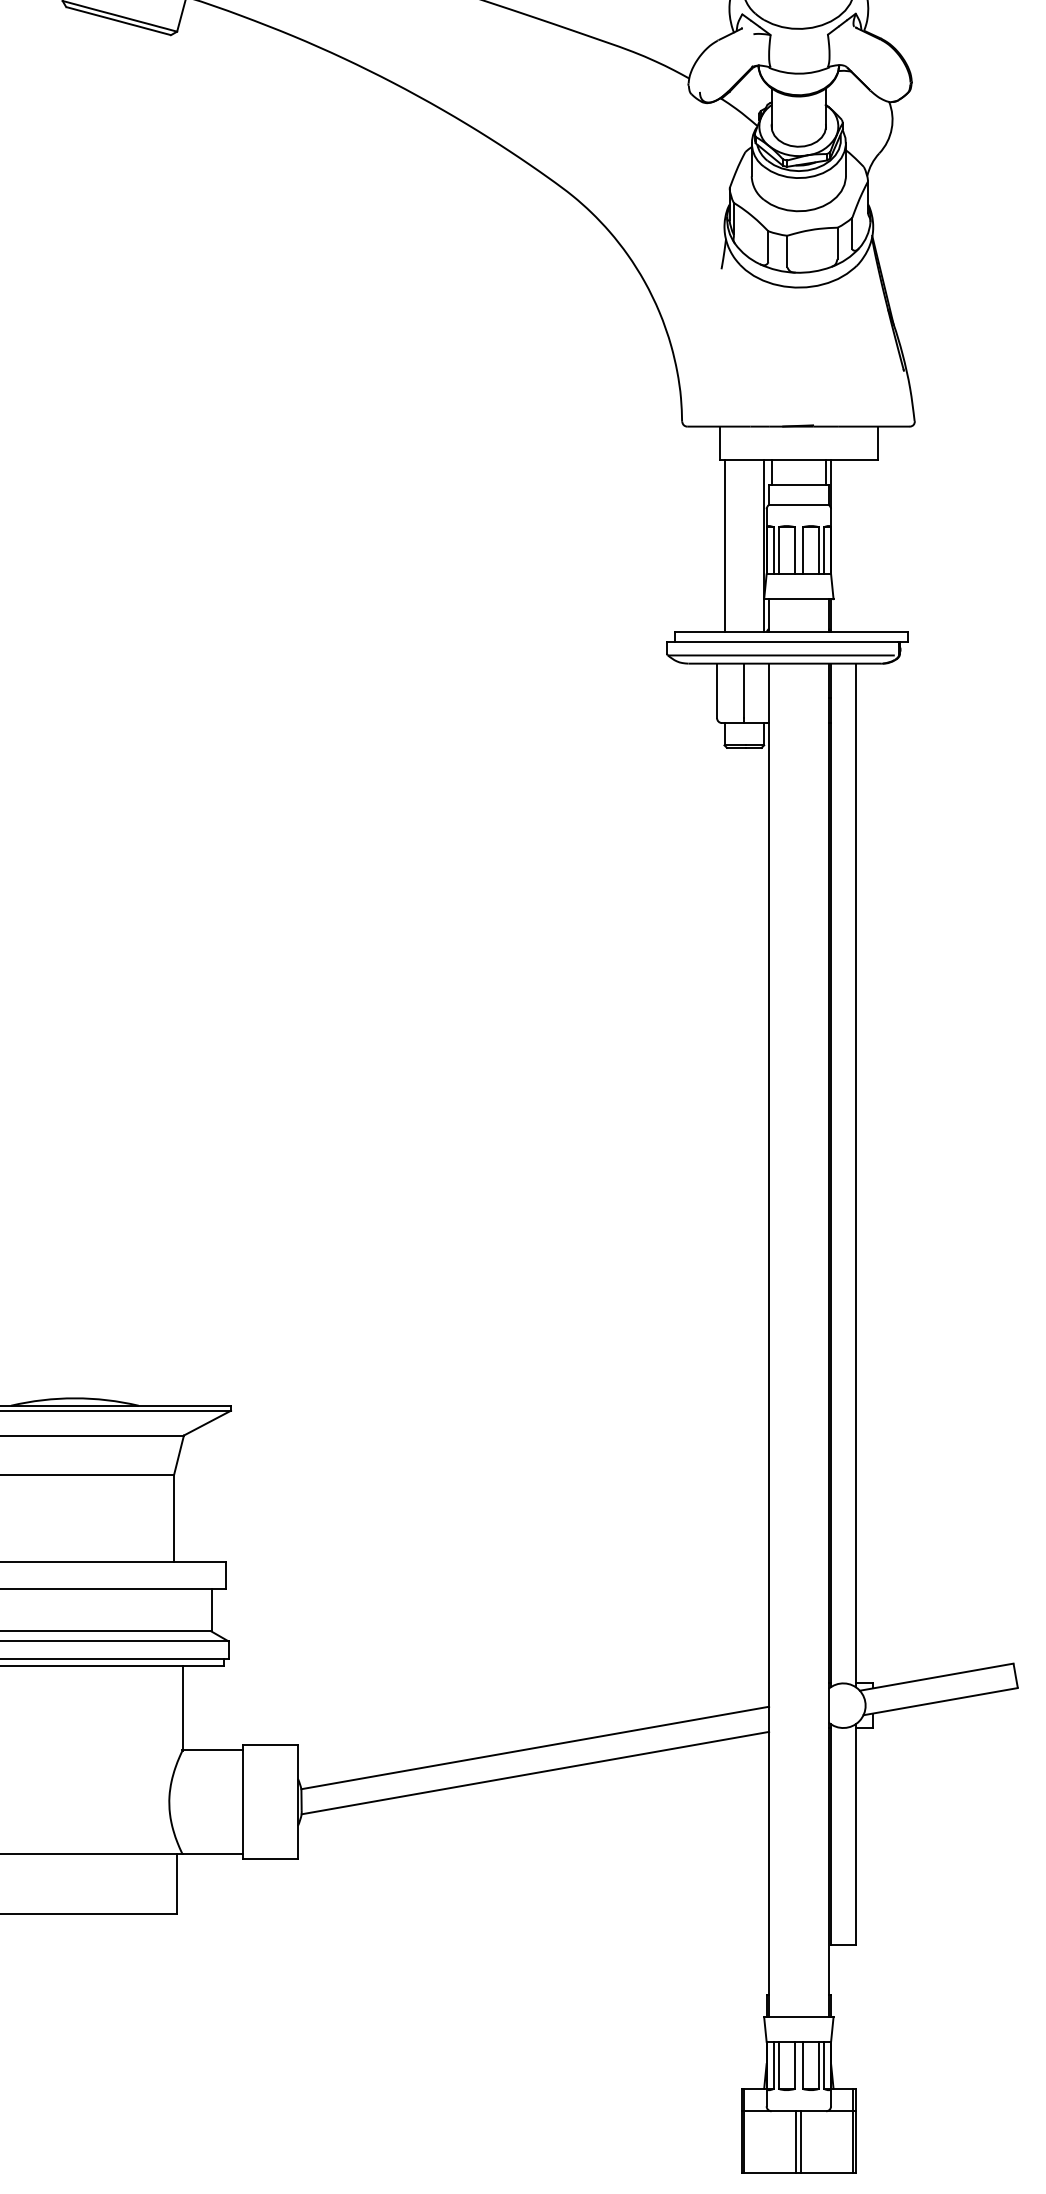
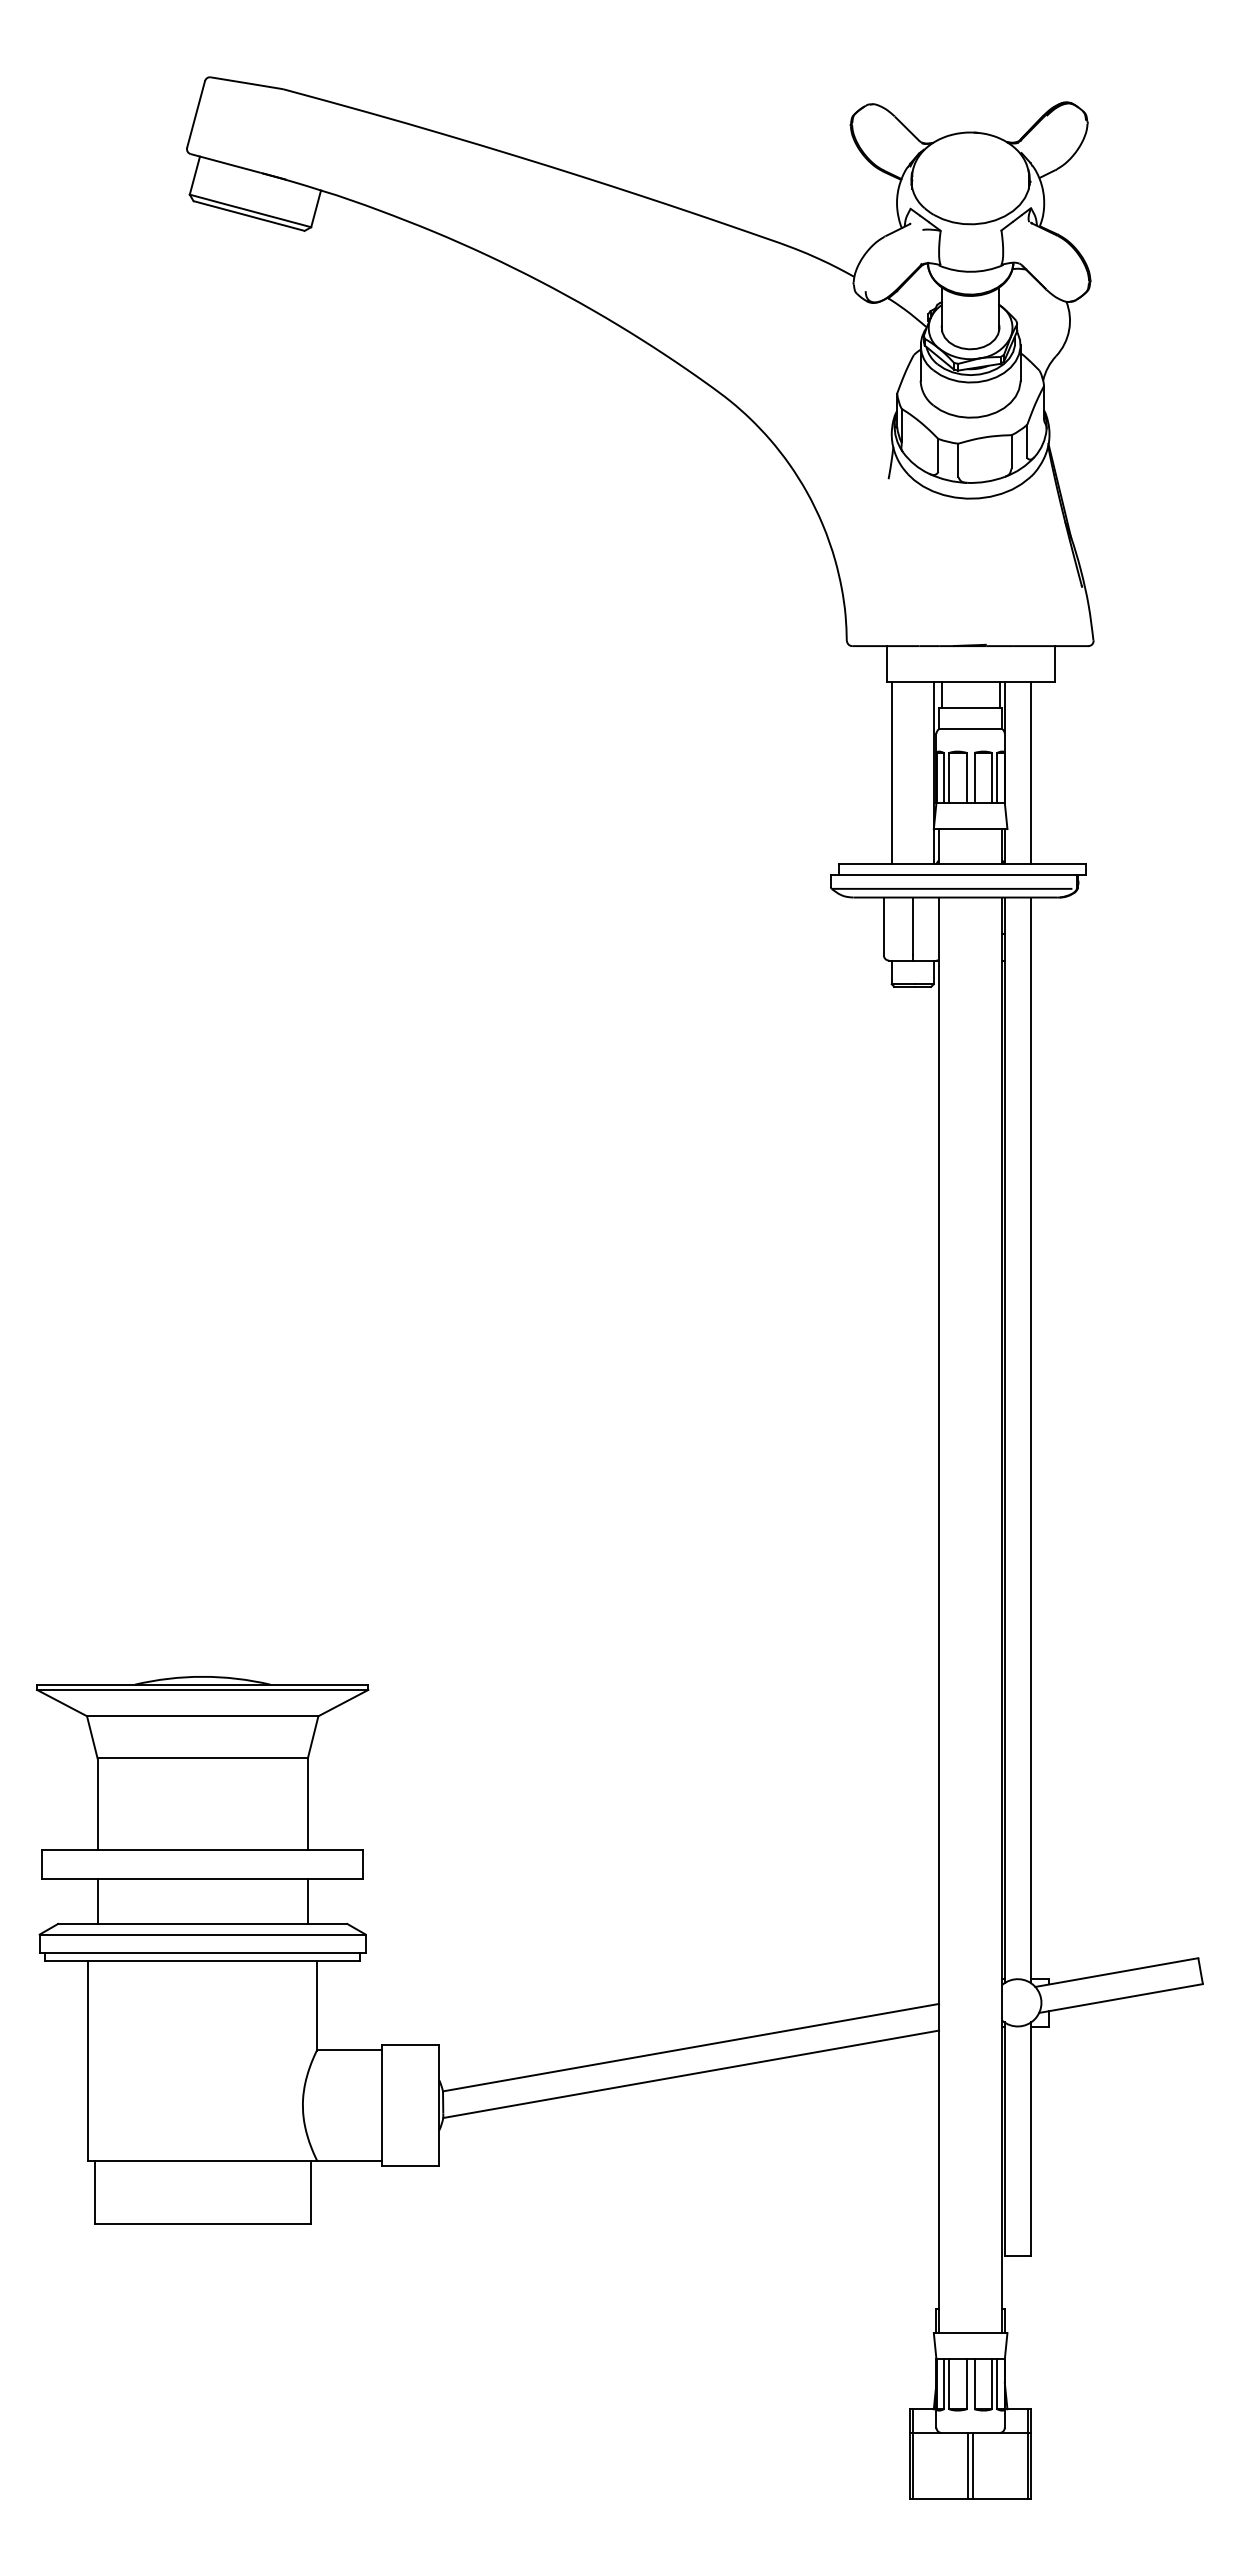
line: (856, 545) -> (1031, 772), added
line: (211, 1610) -> (307, 1901), moved

